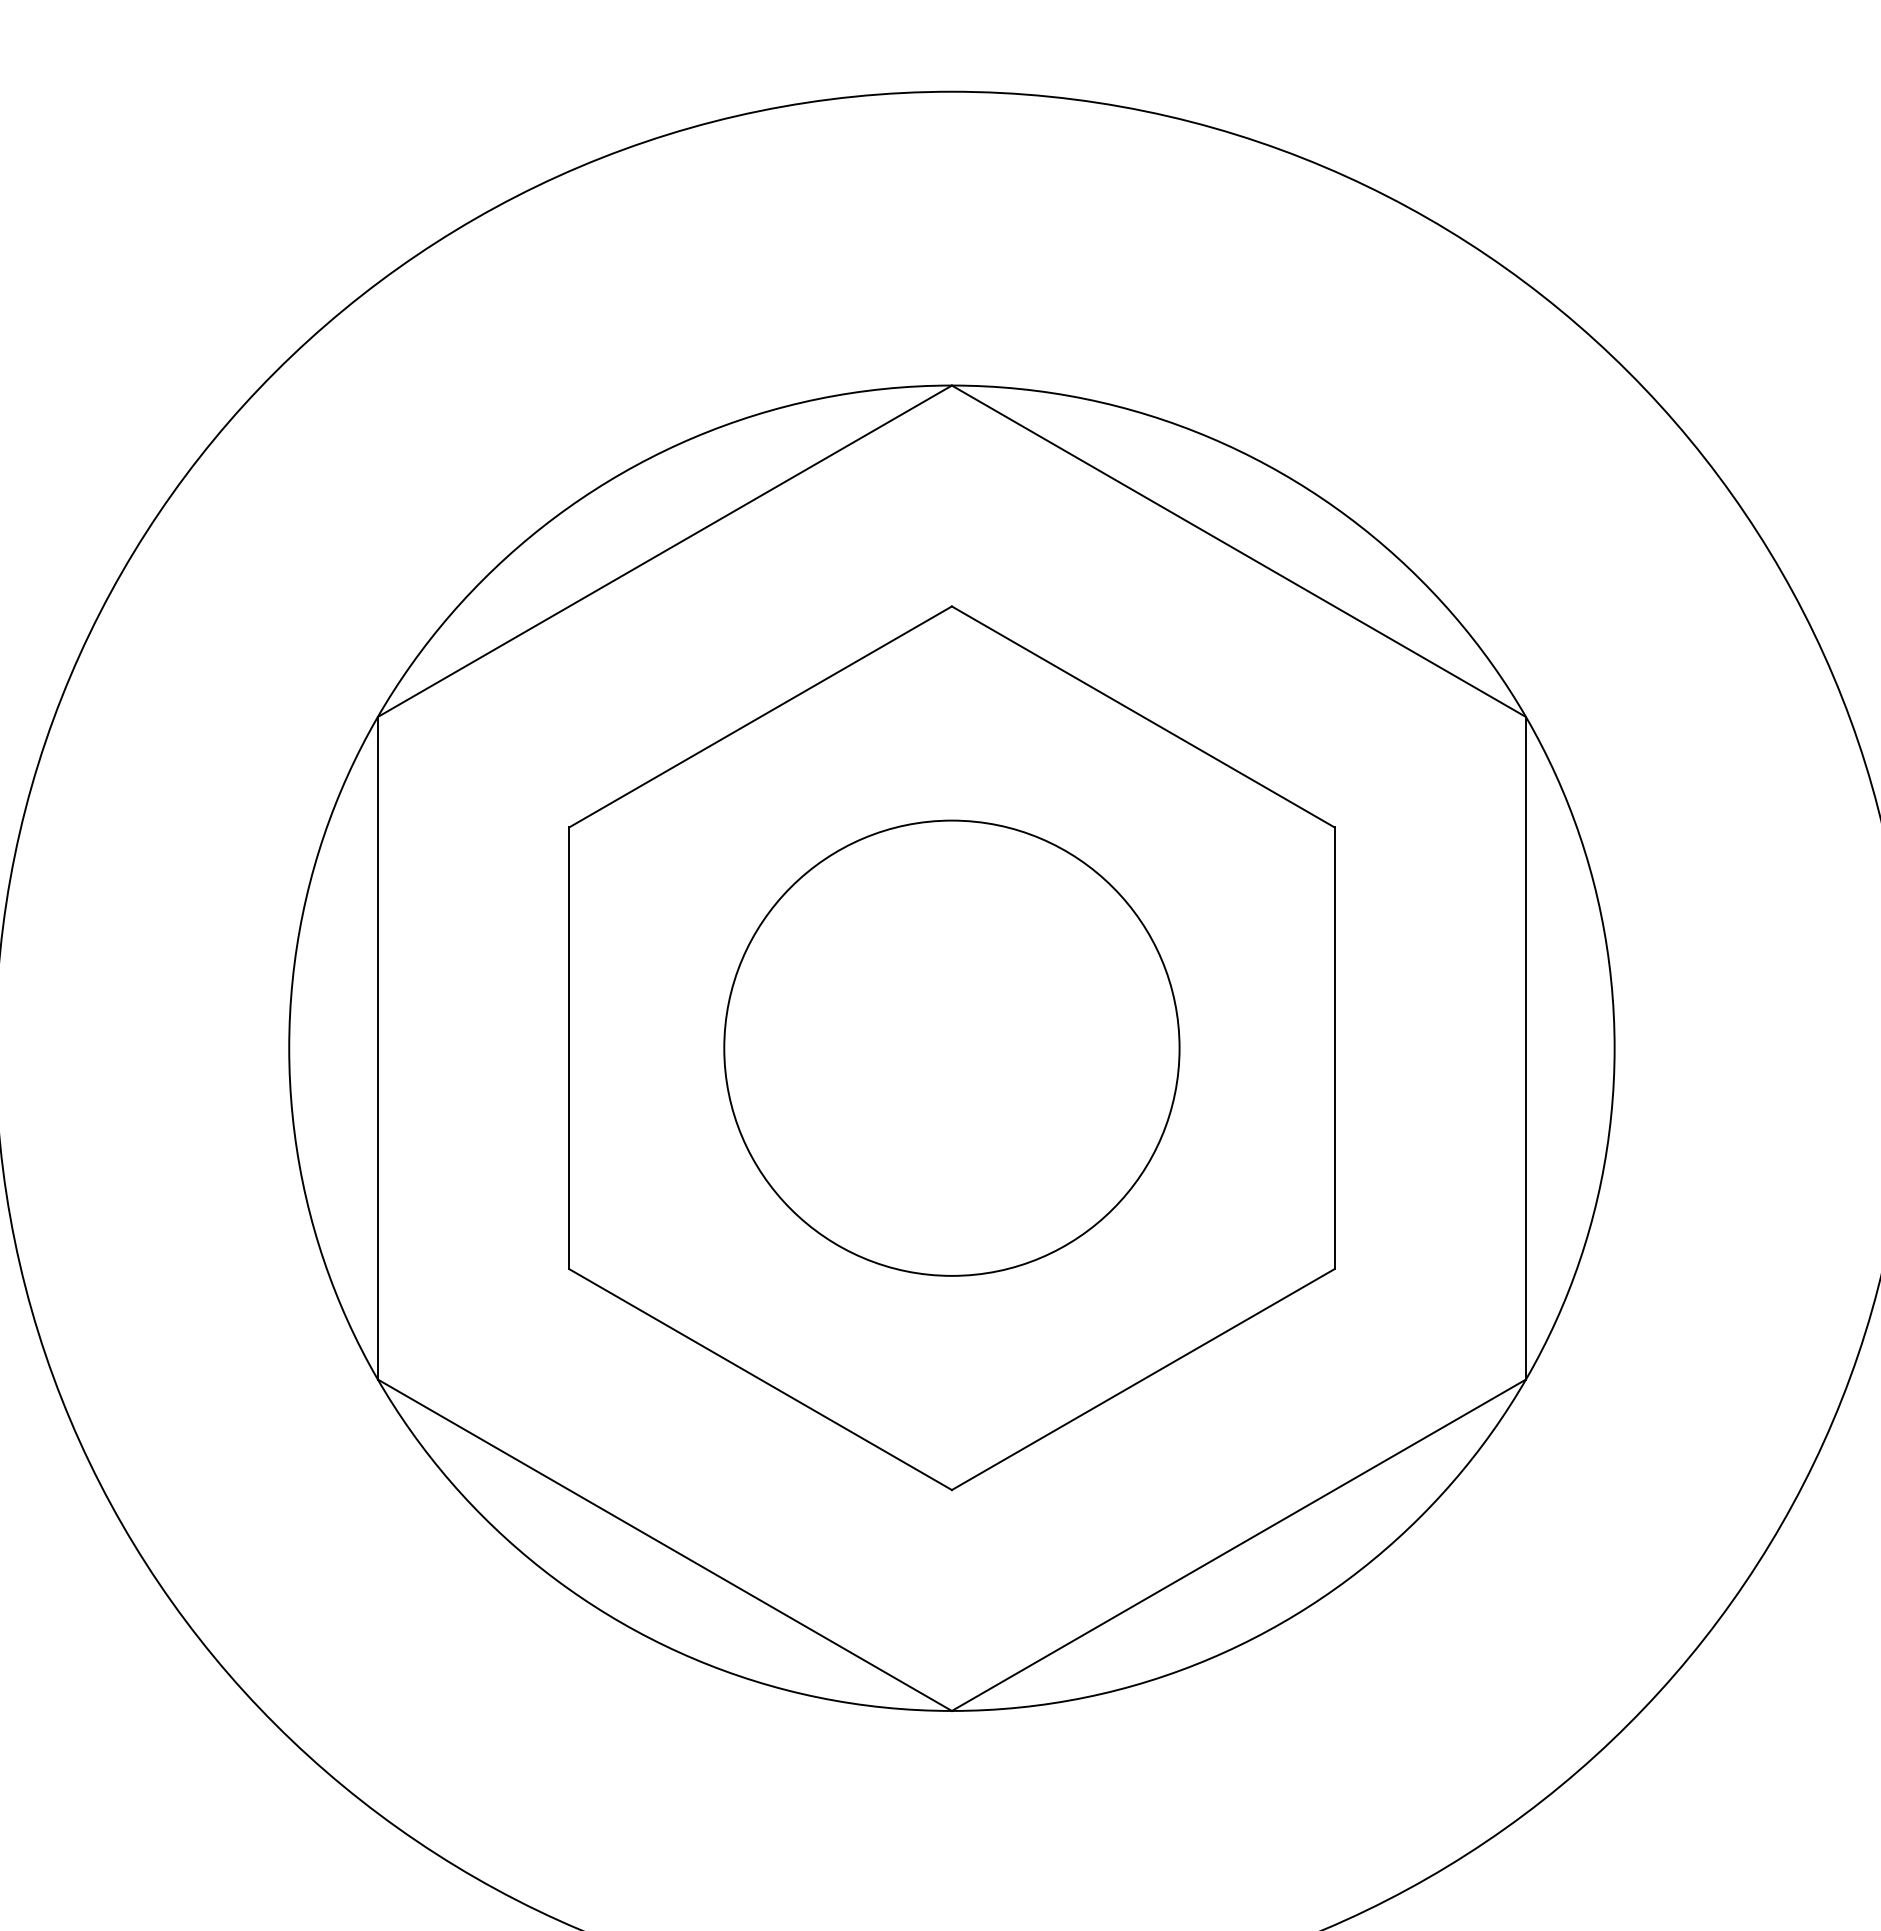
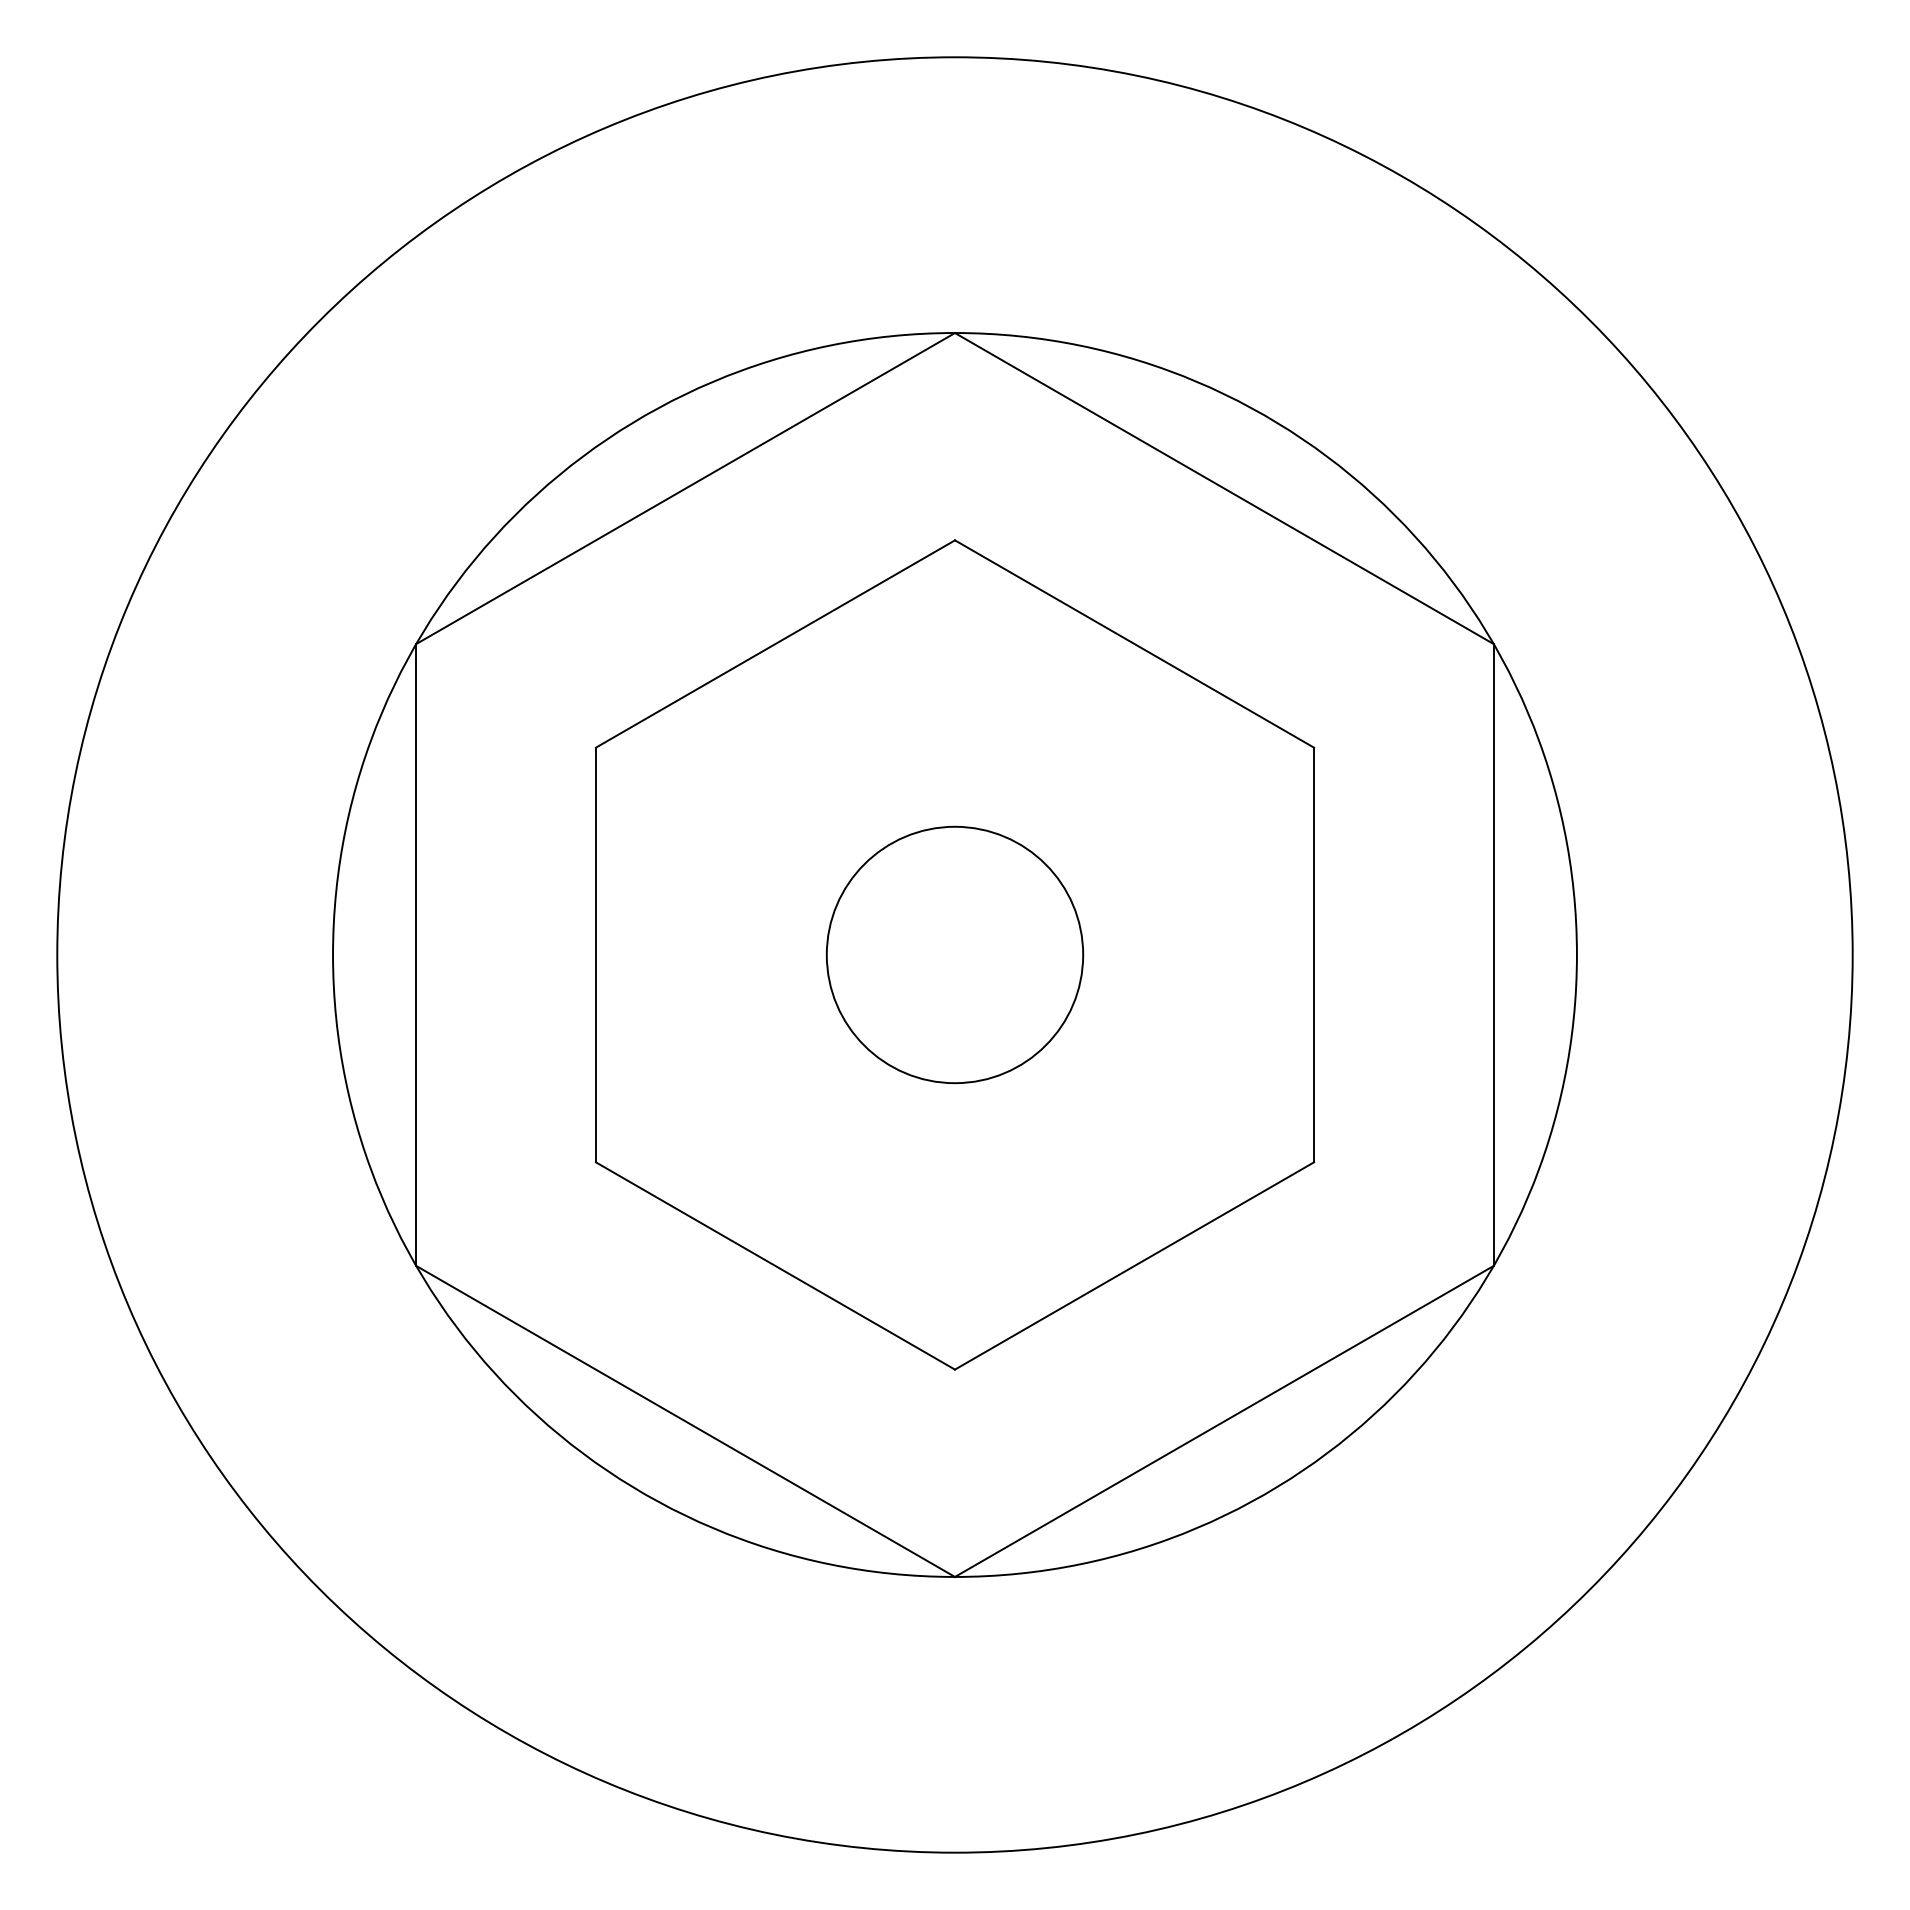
circle: (951, 1047) -> (954, 954), size x0.6

